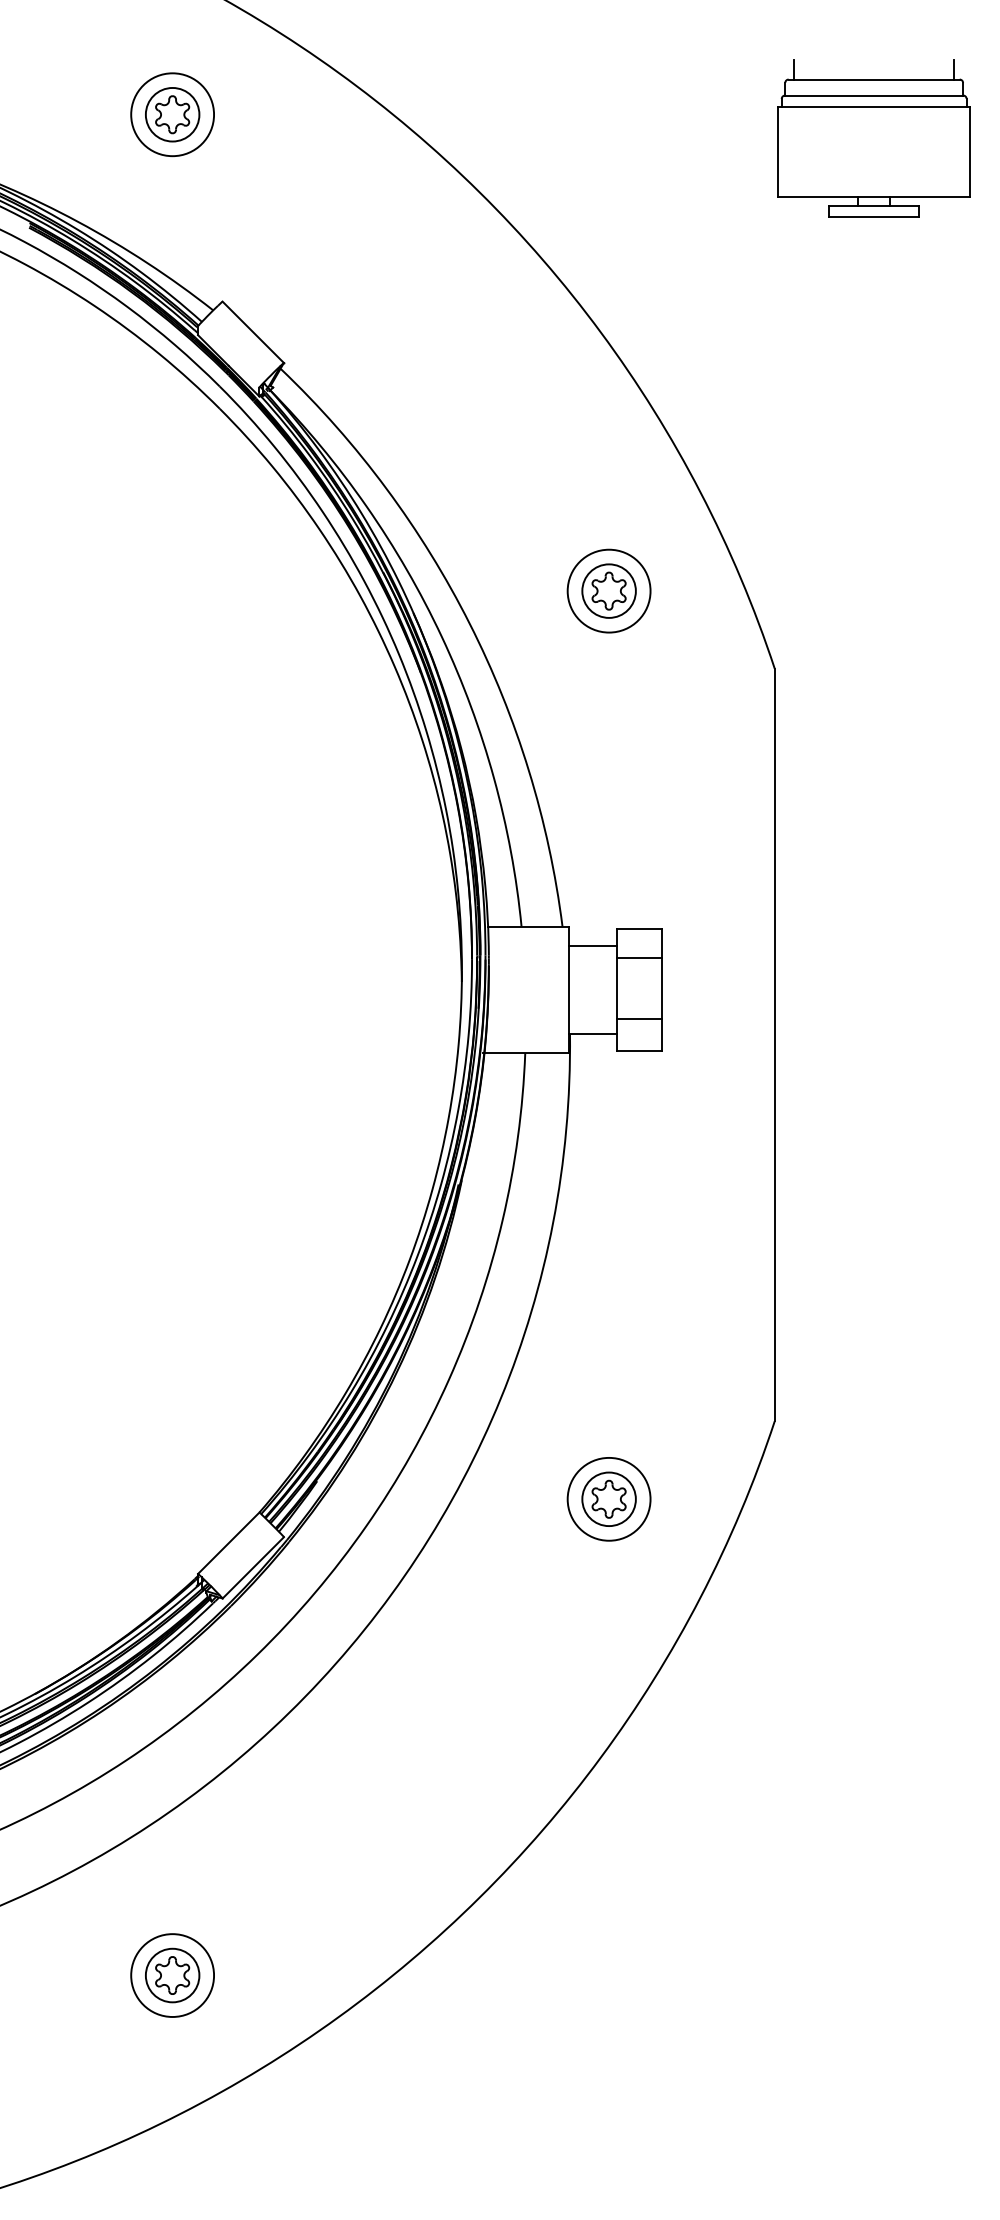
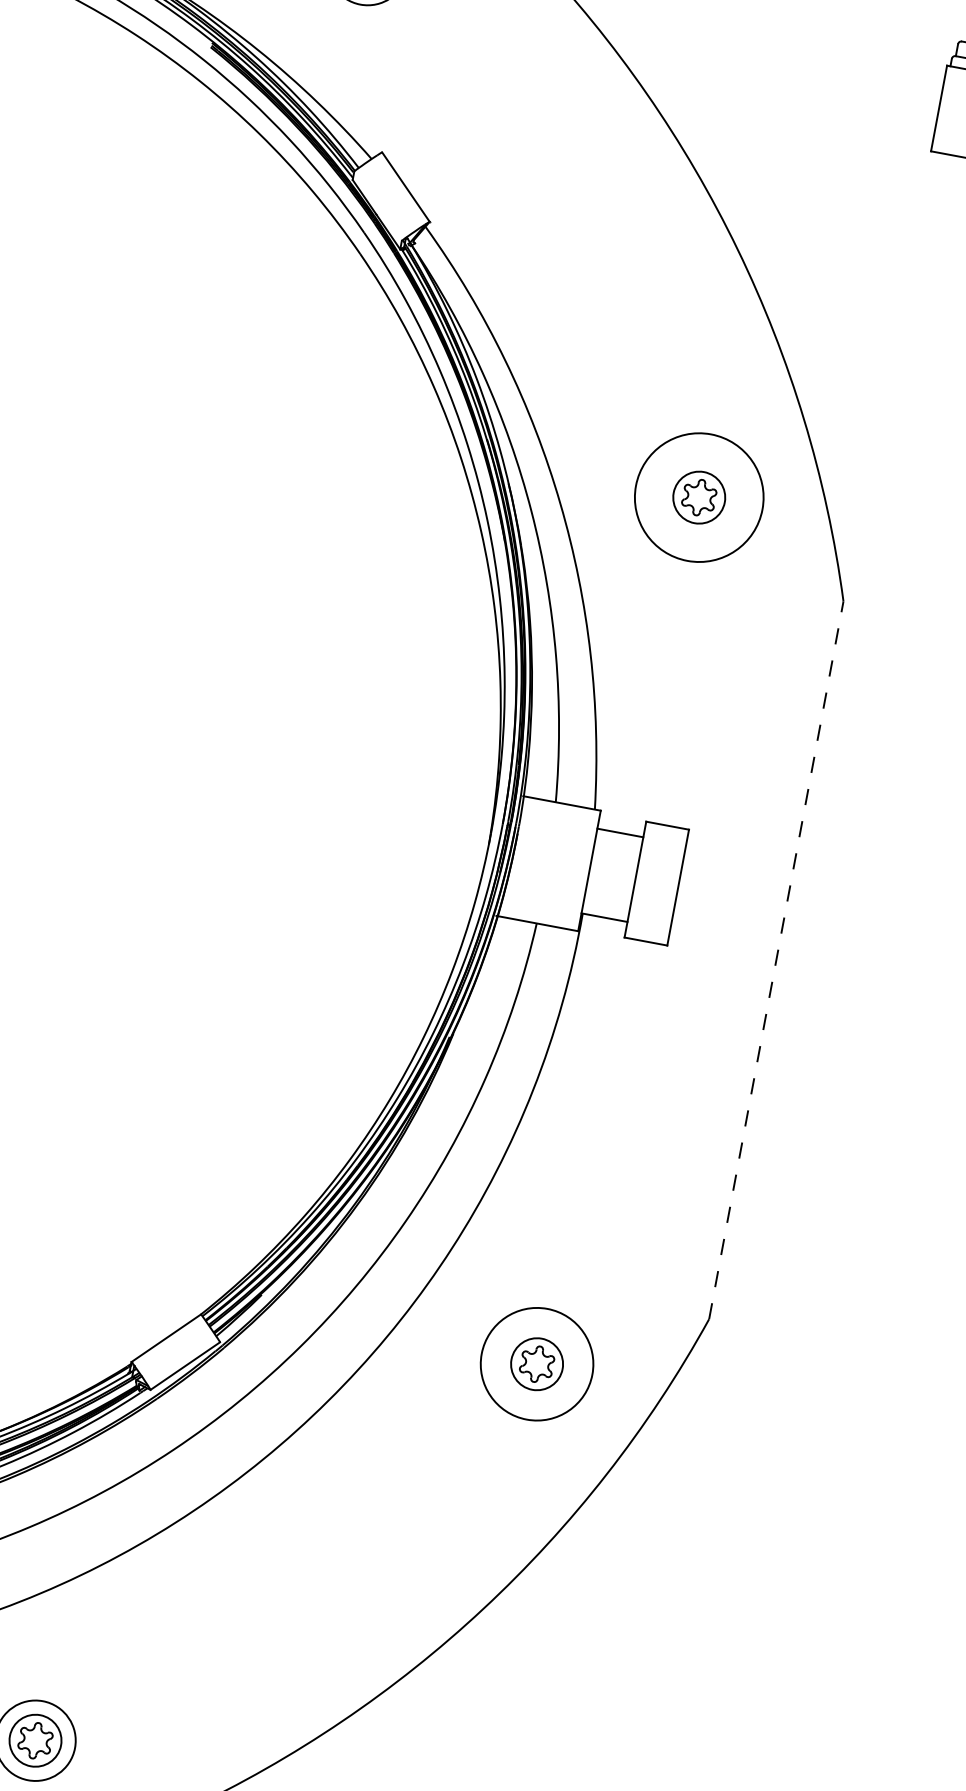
circle: (608, 590) -> (698, 496), size x1.6
line: (638, 957) -> (661, 852), removed
line: (638, 1018) -> (650, 910), removed
line: (774, 1044) -> (776, 959), solid -> dashed
circle: (608, 1498) -> (536, 1363), size x1.4

